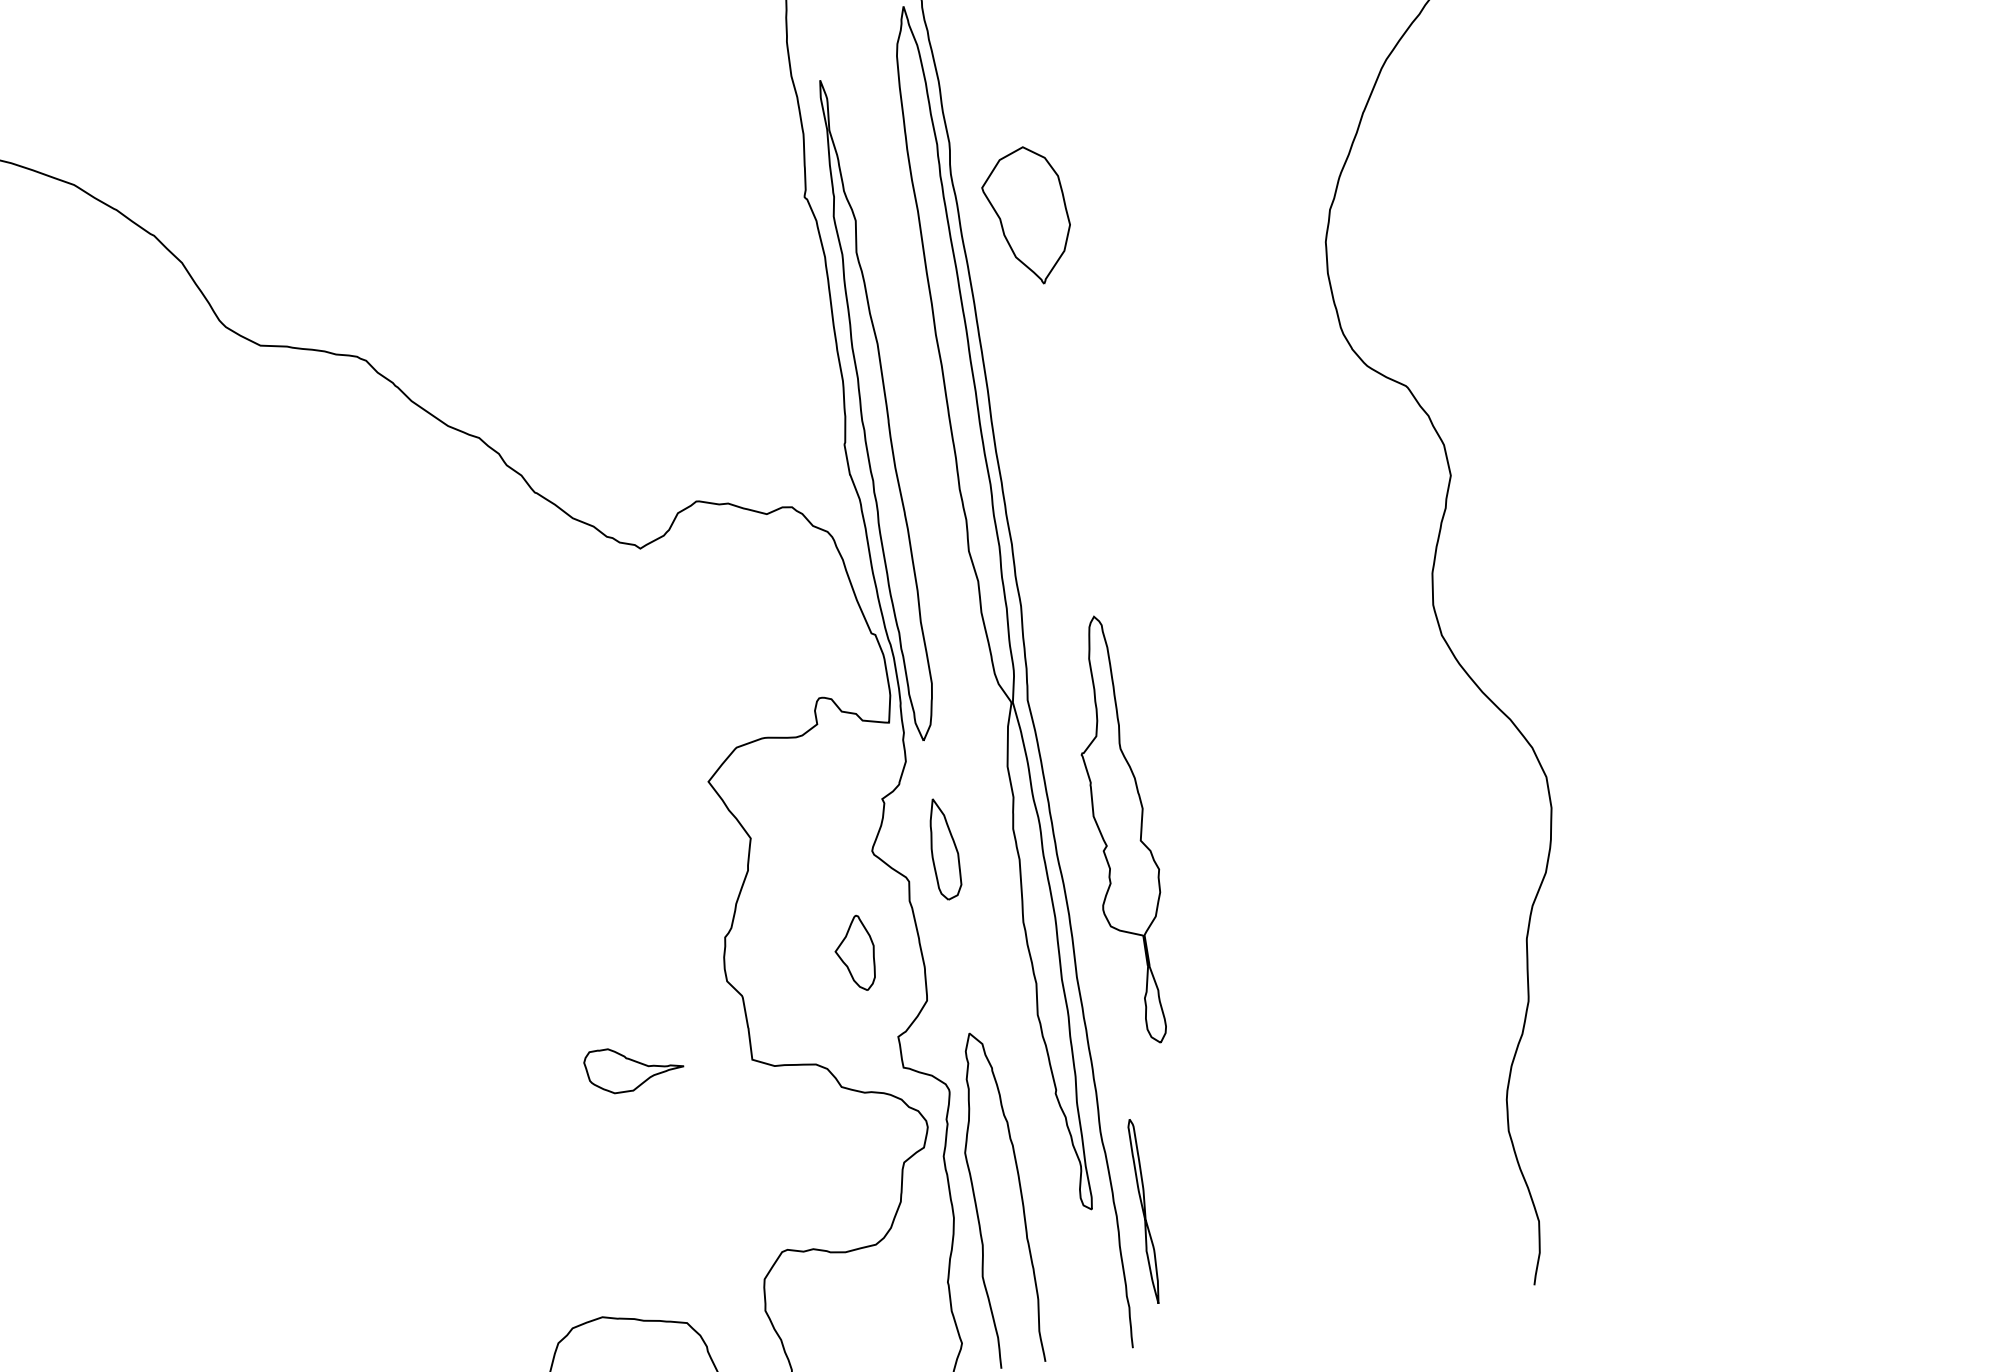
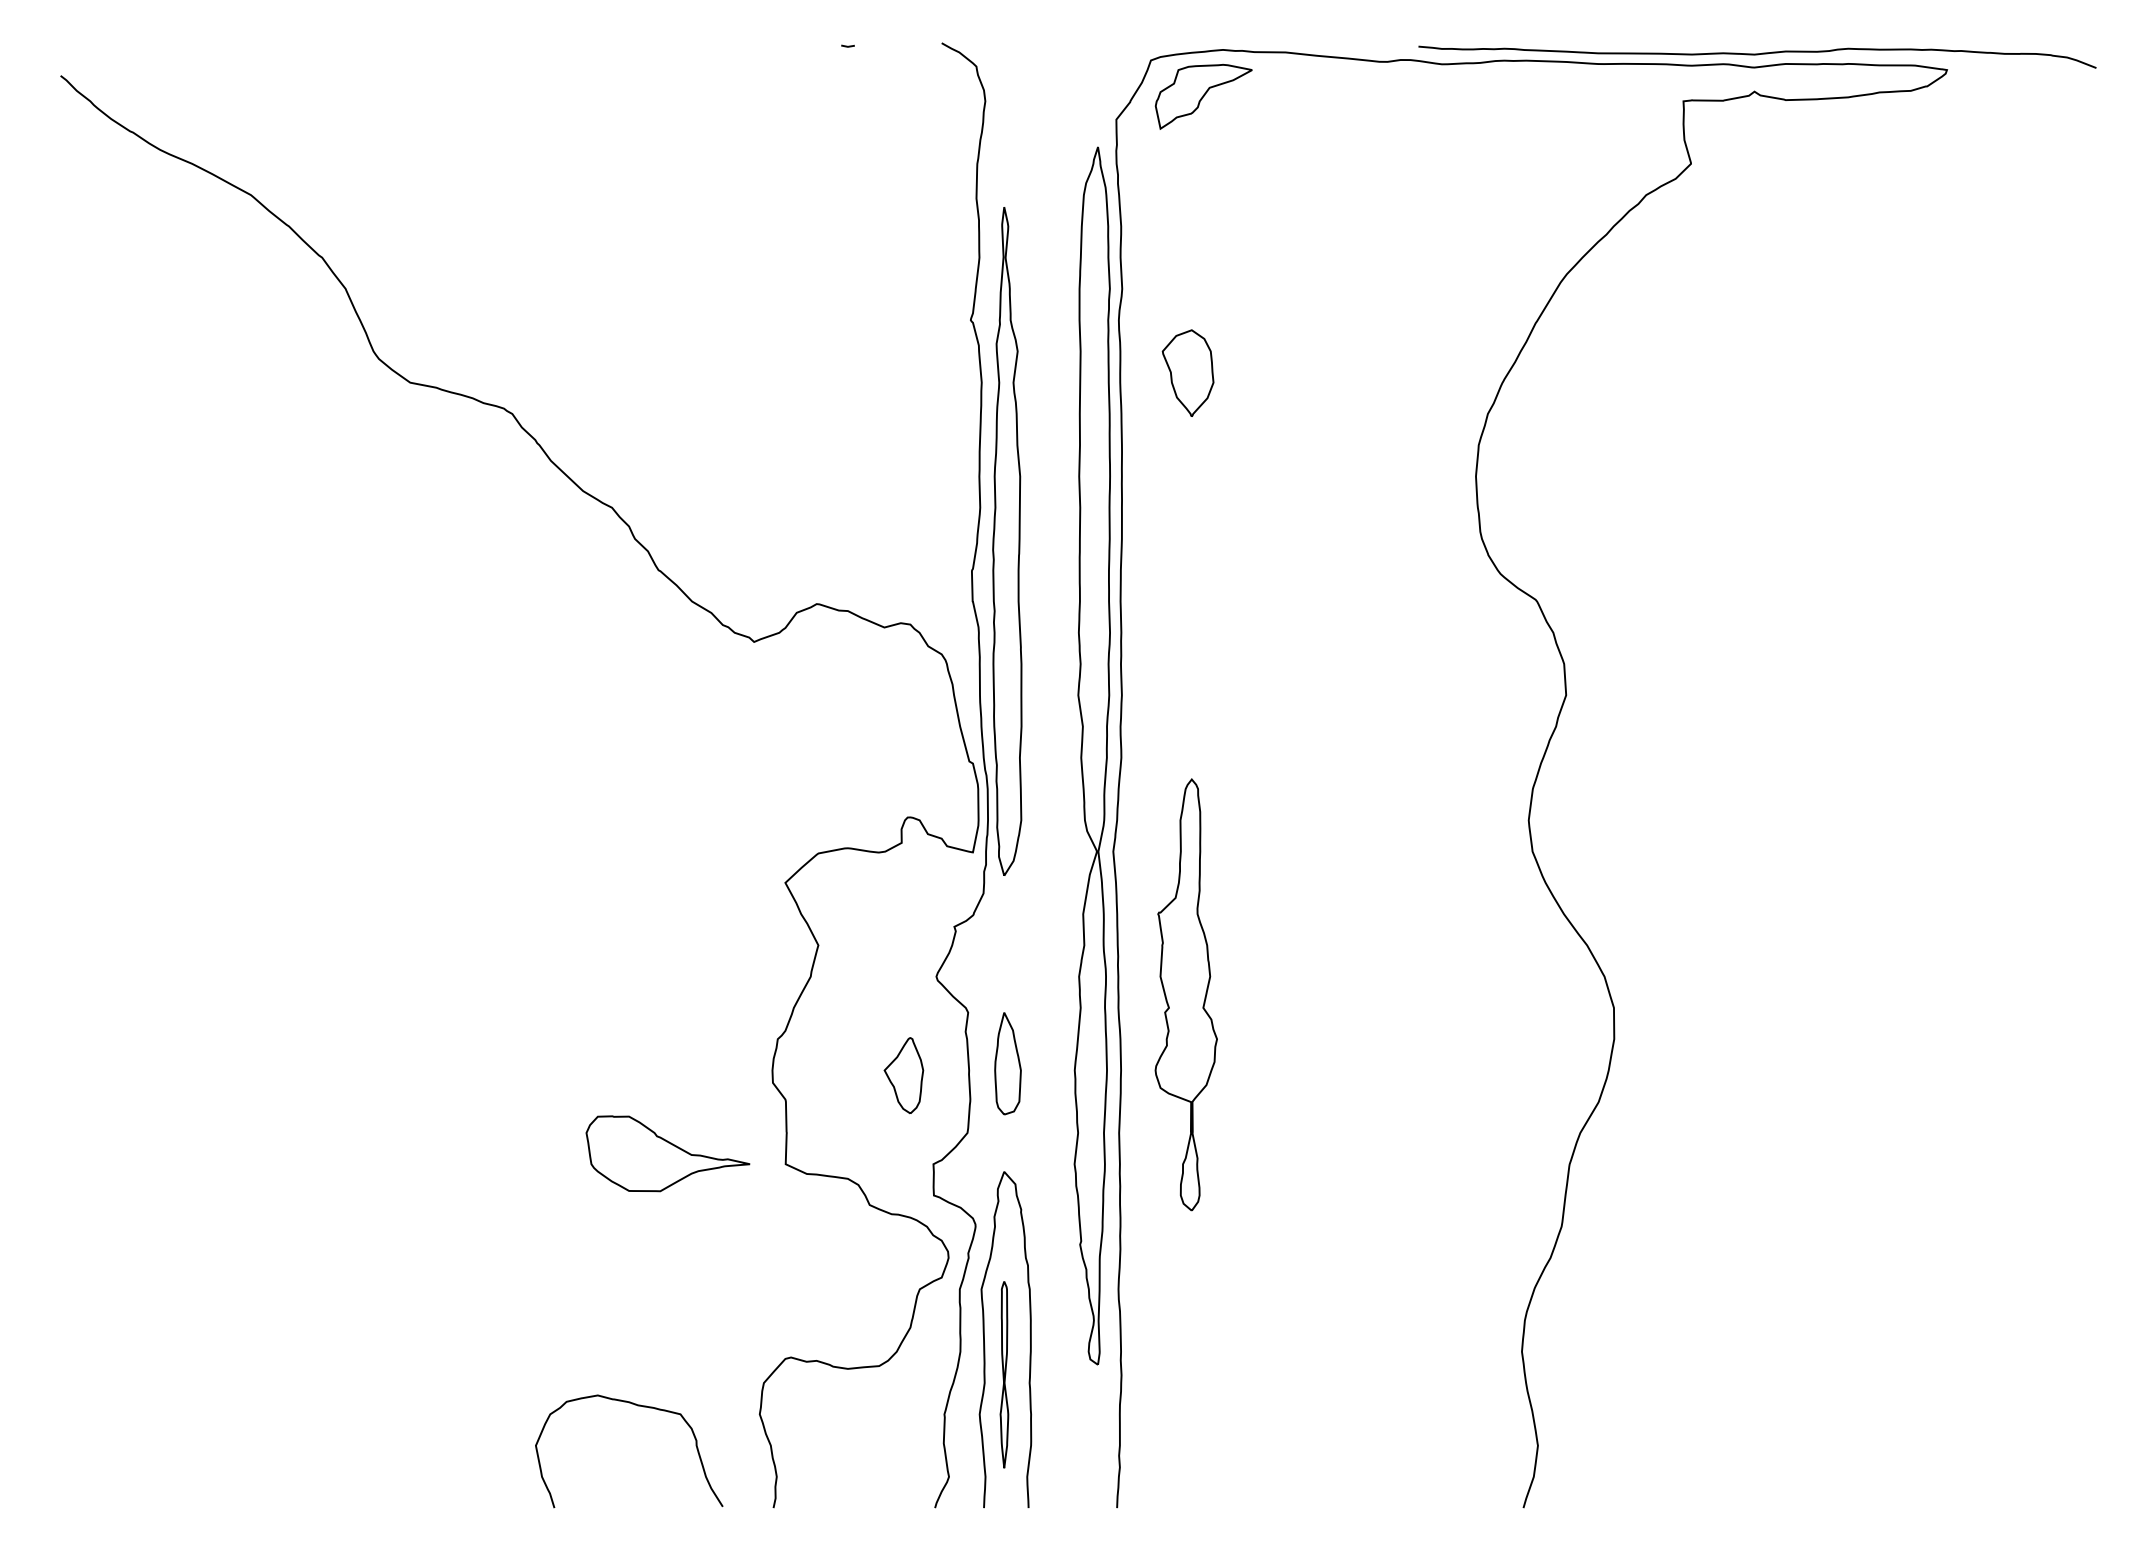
part: (1026, 215) -> (1187, 372), size x0.62
part: (943, 848) -> (1007, 1063), moved
part: (633, 1067) -> (667, 1153), size x1.67
part: (1144, 1211) -> (1004, 1374), moved

